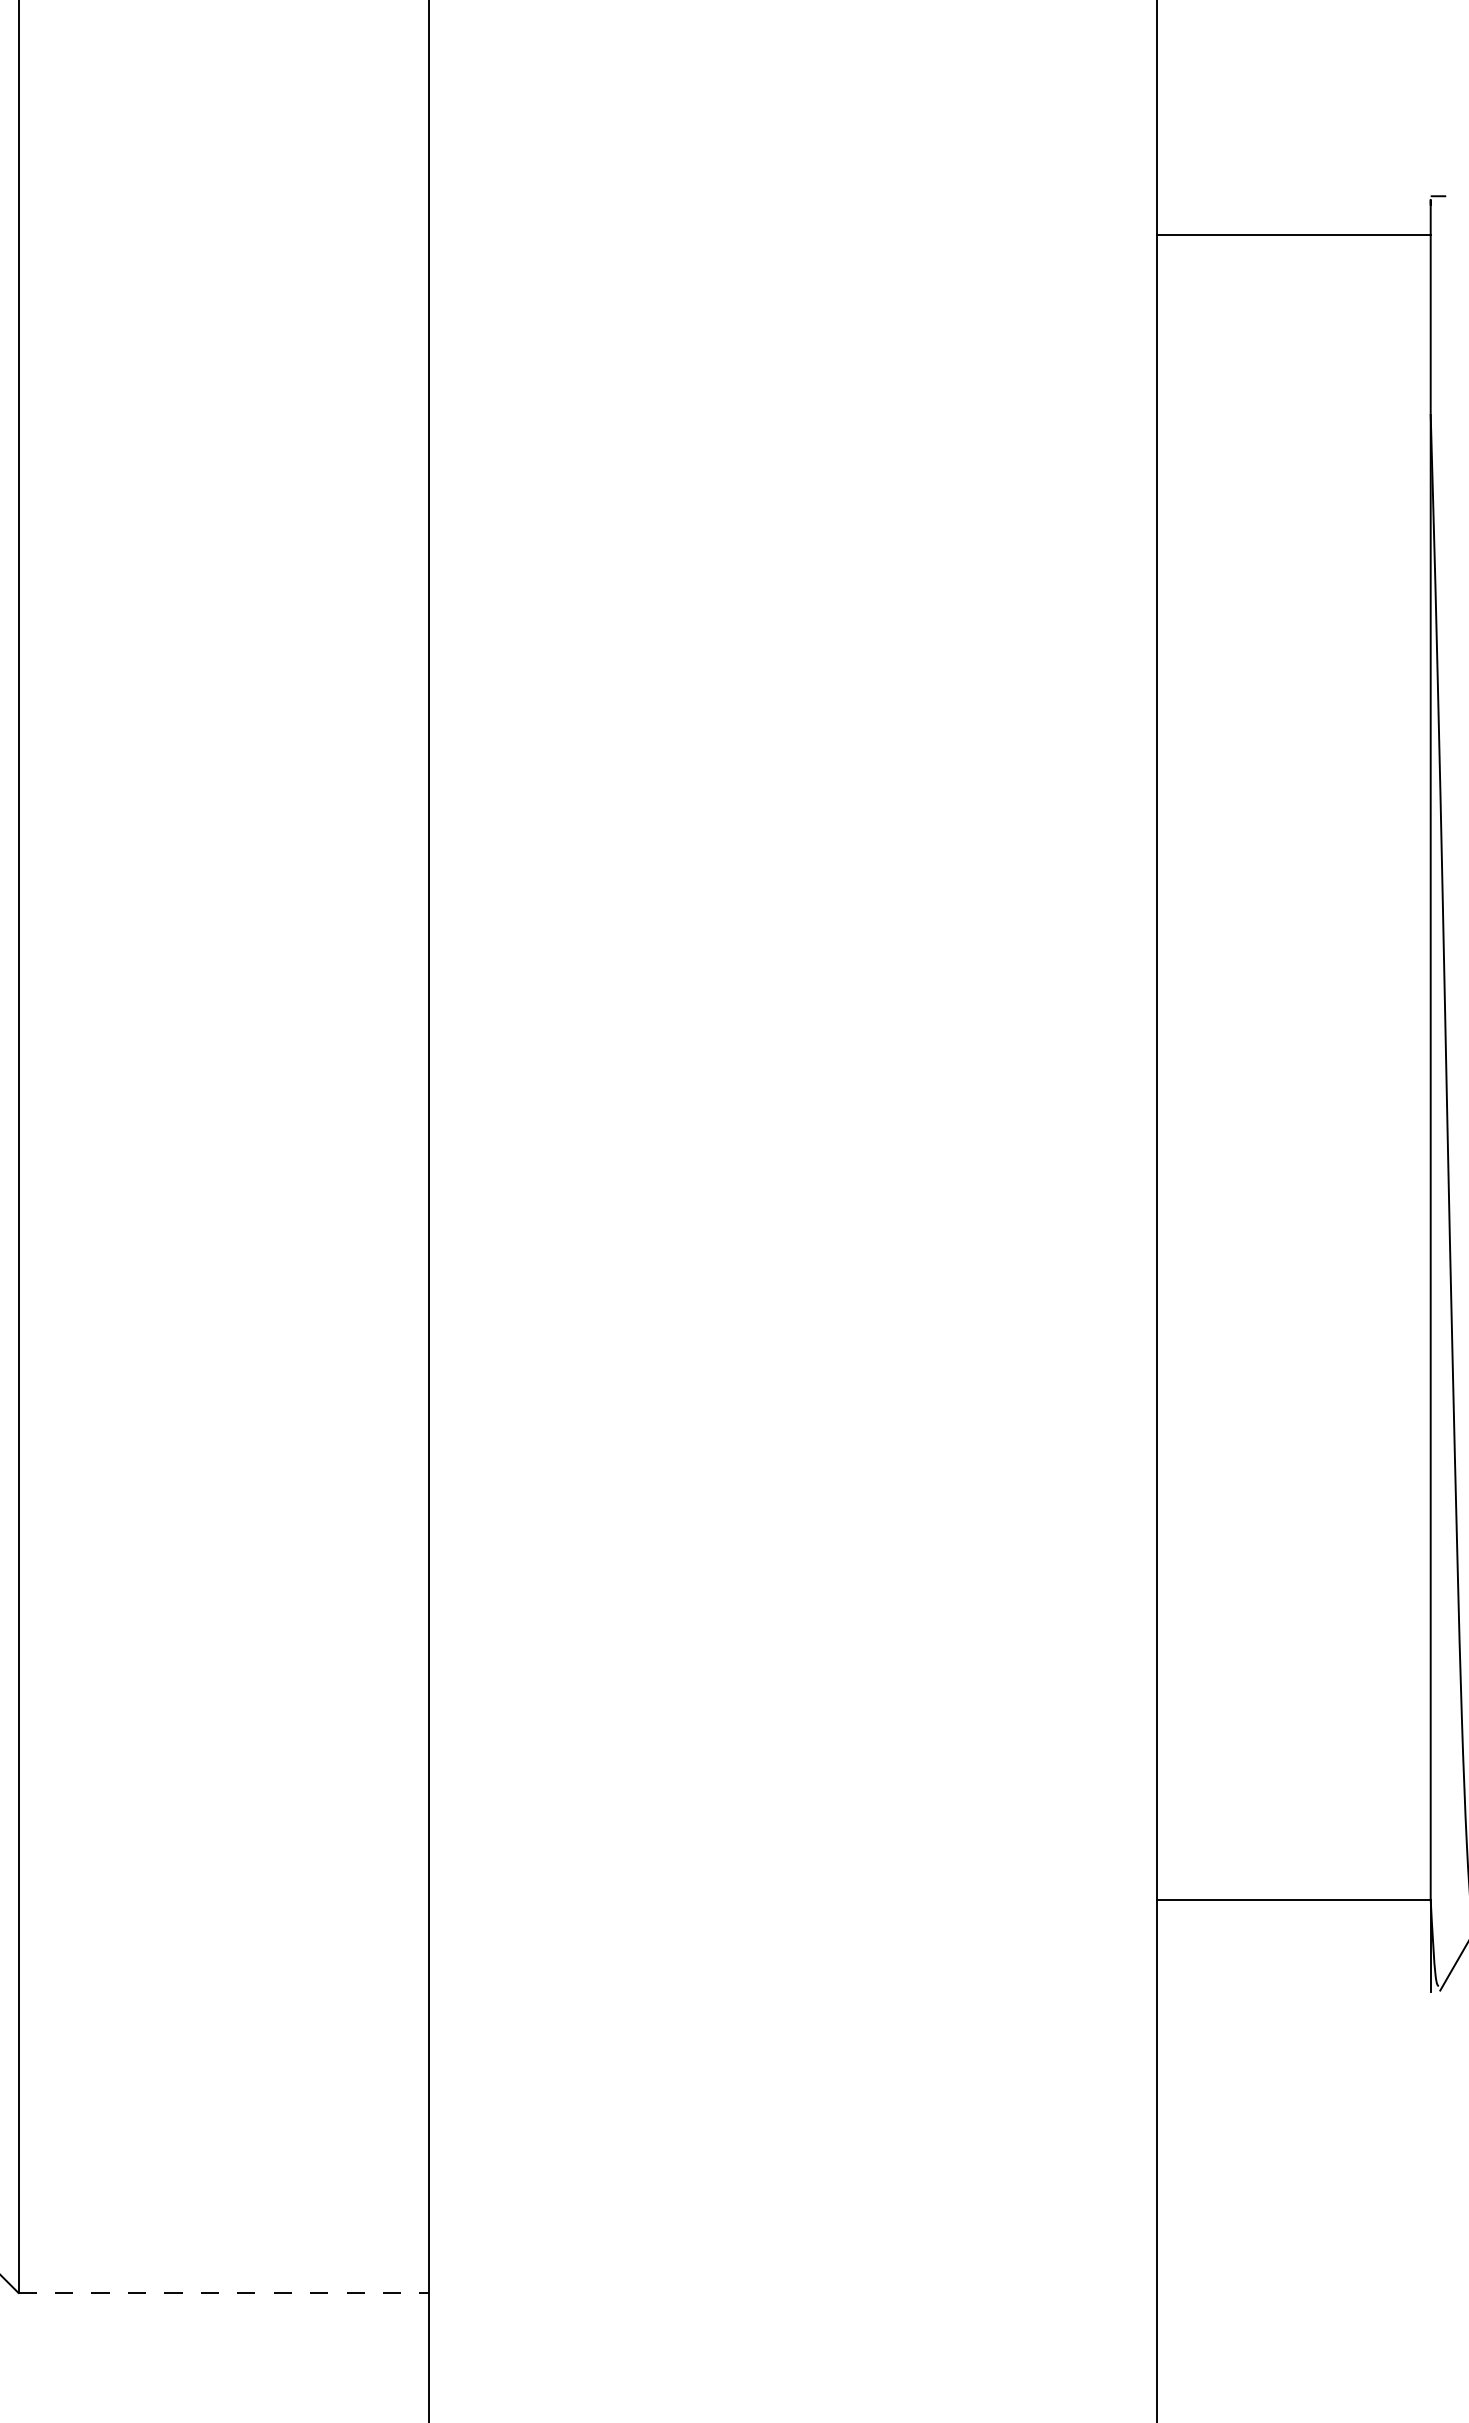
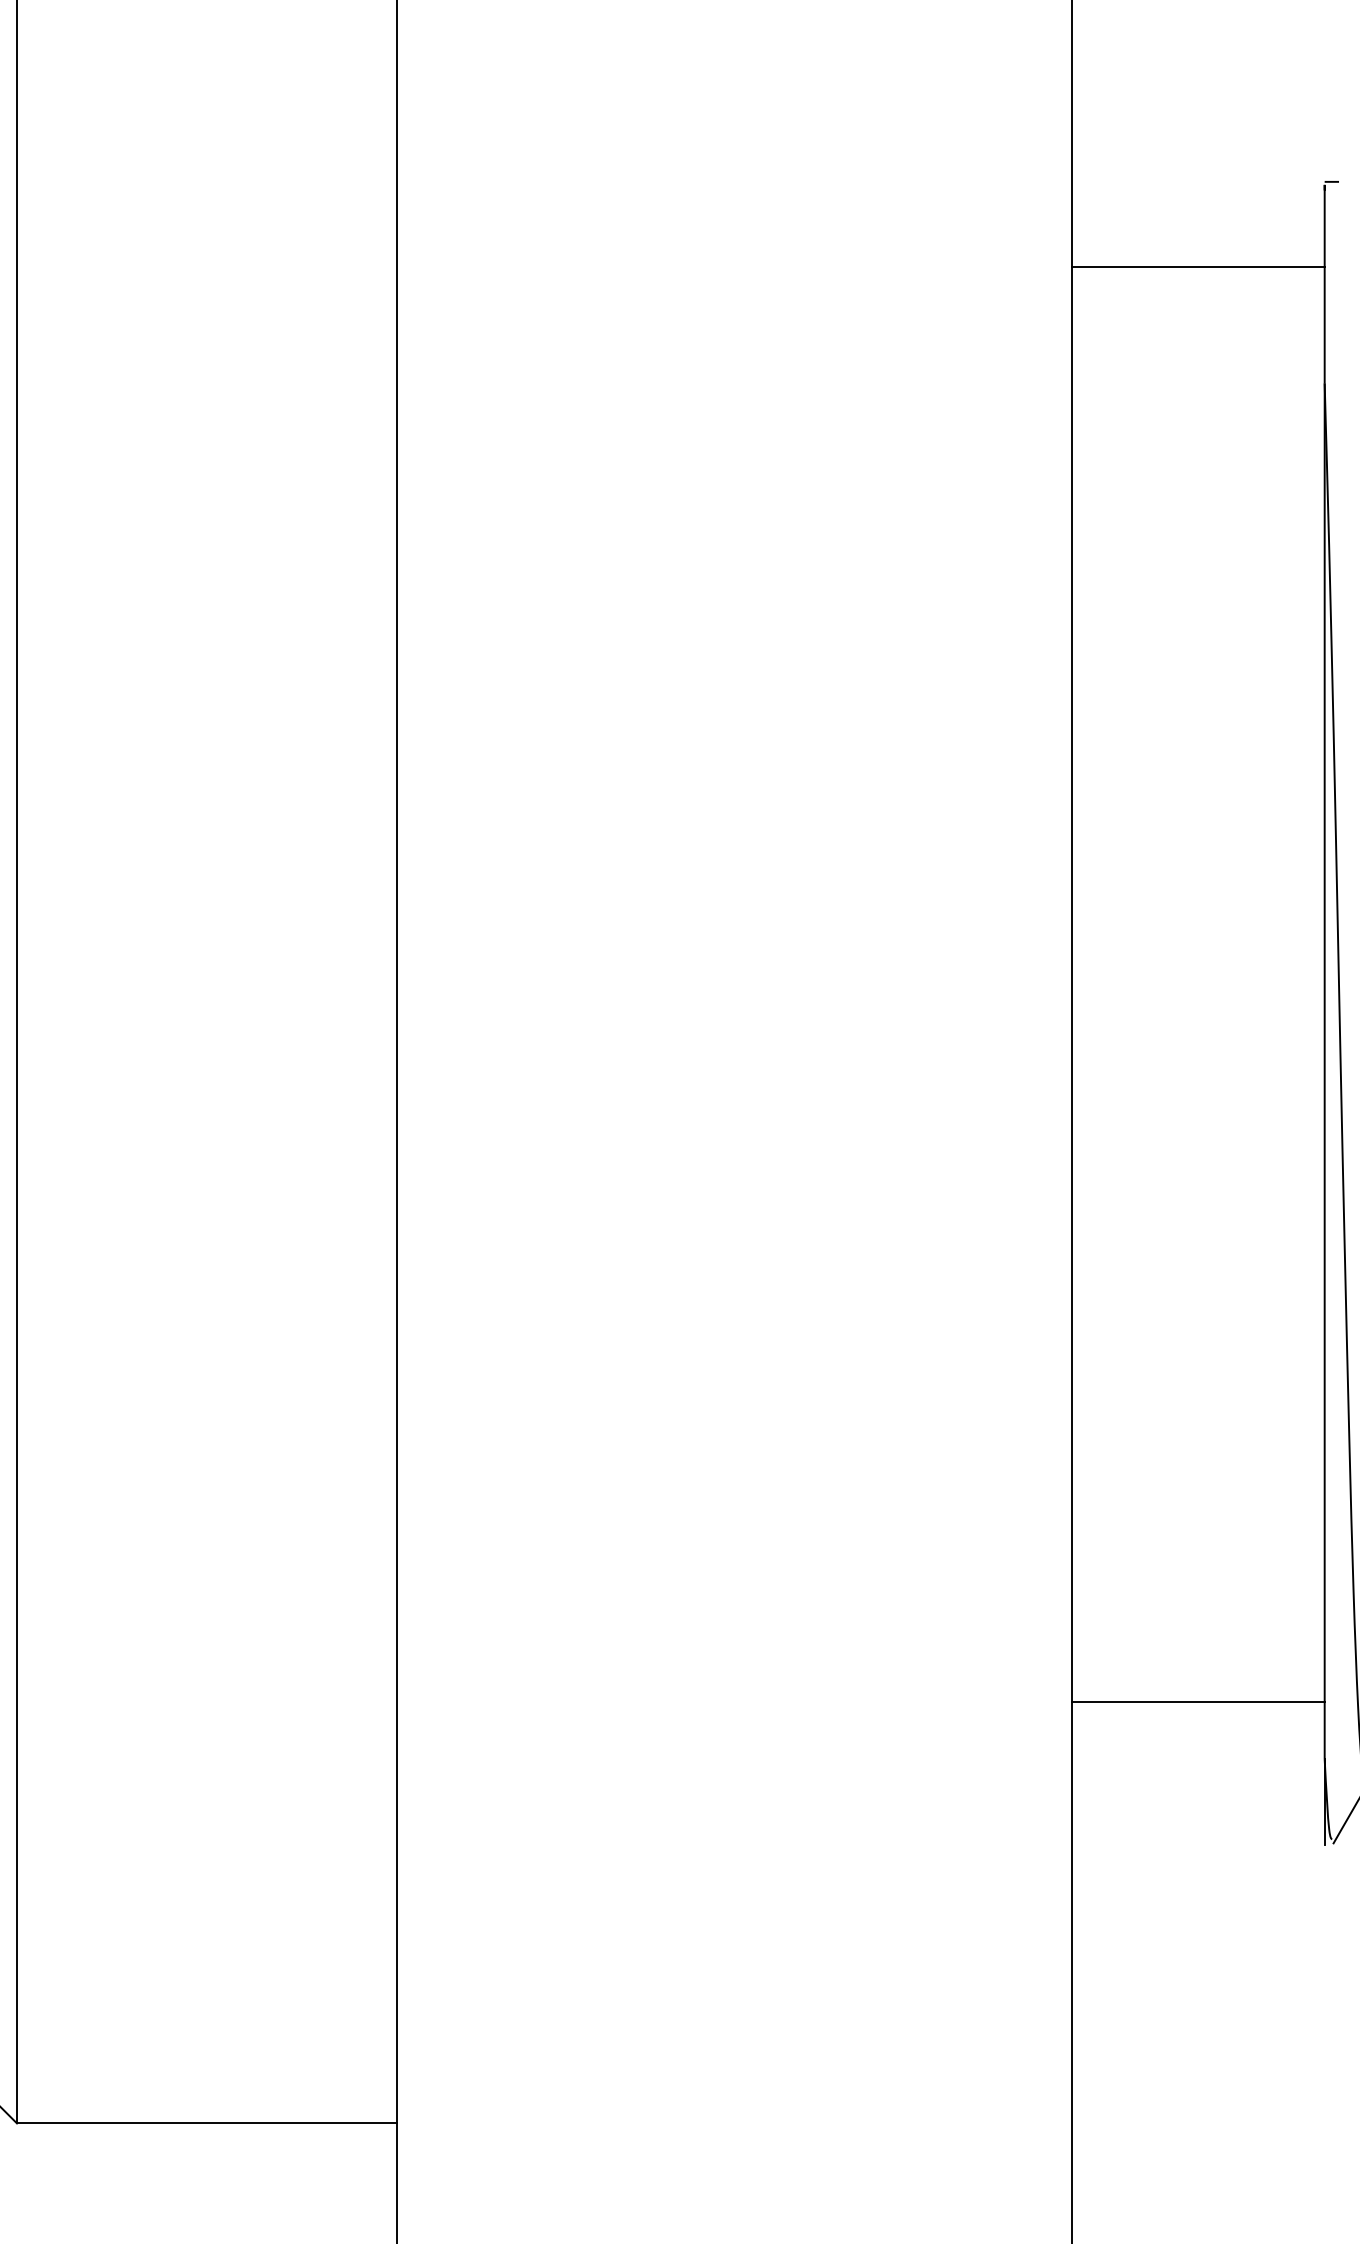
line: (1293, 234) -> (1197, 267), moved
line: (1293, 1900) -> (1197, 1701), moved
line: (223, 2292) -> (206, 2123), dashed -> solid

